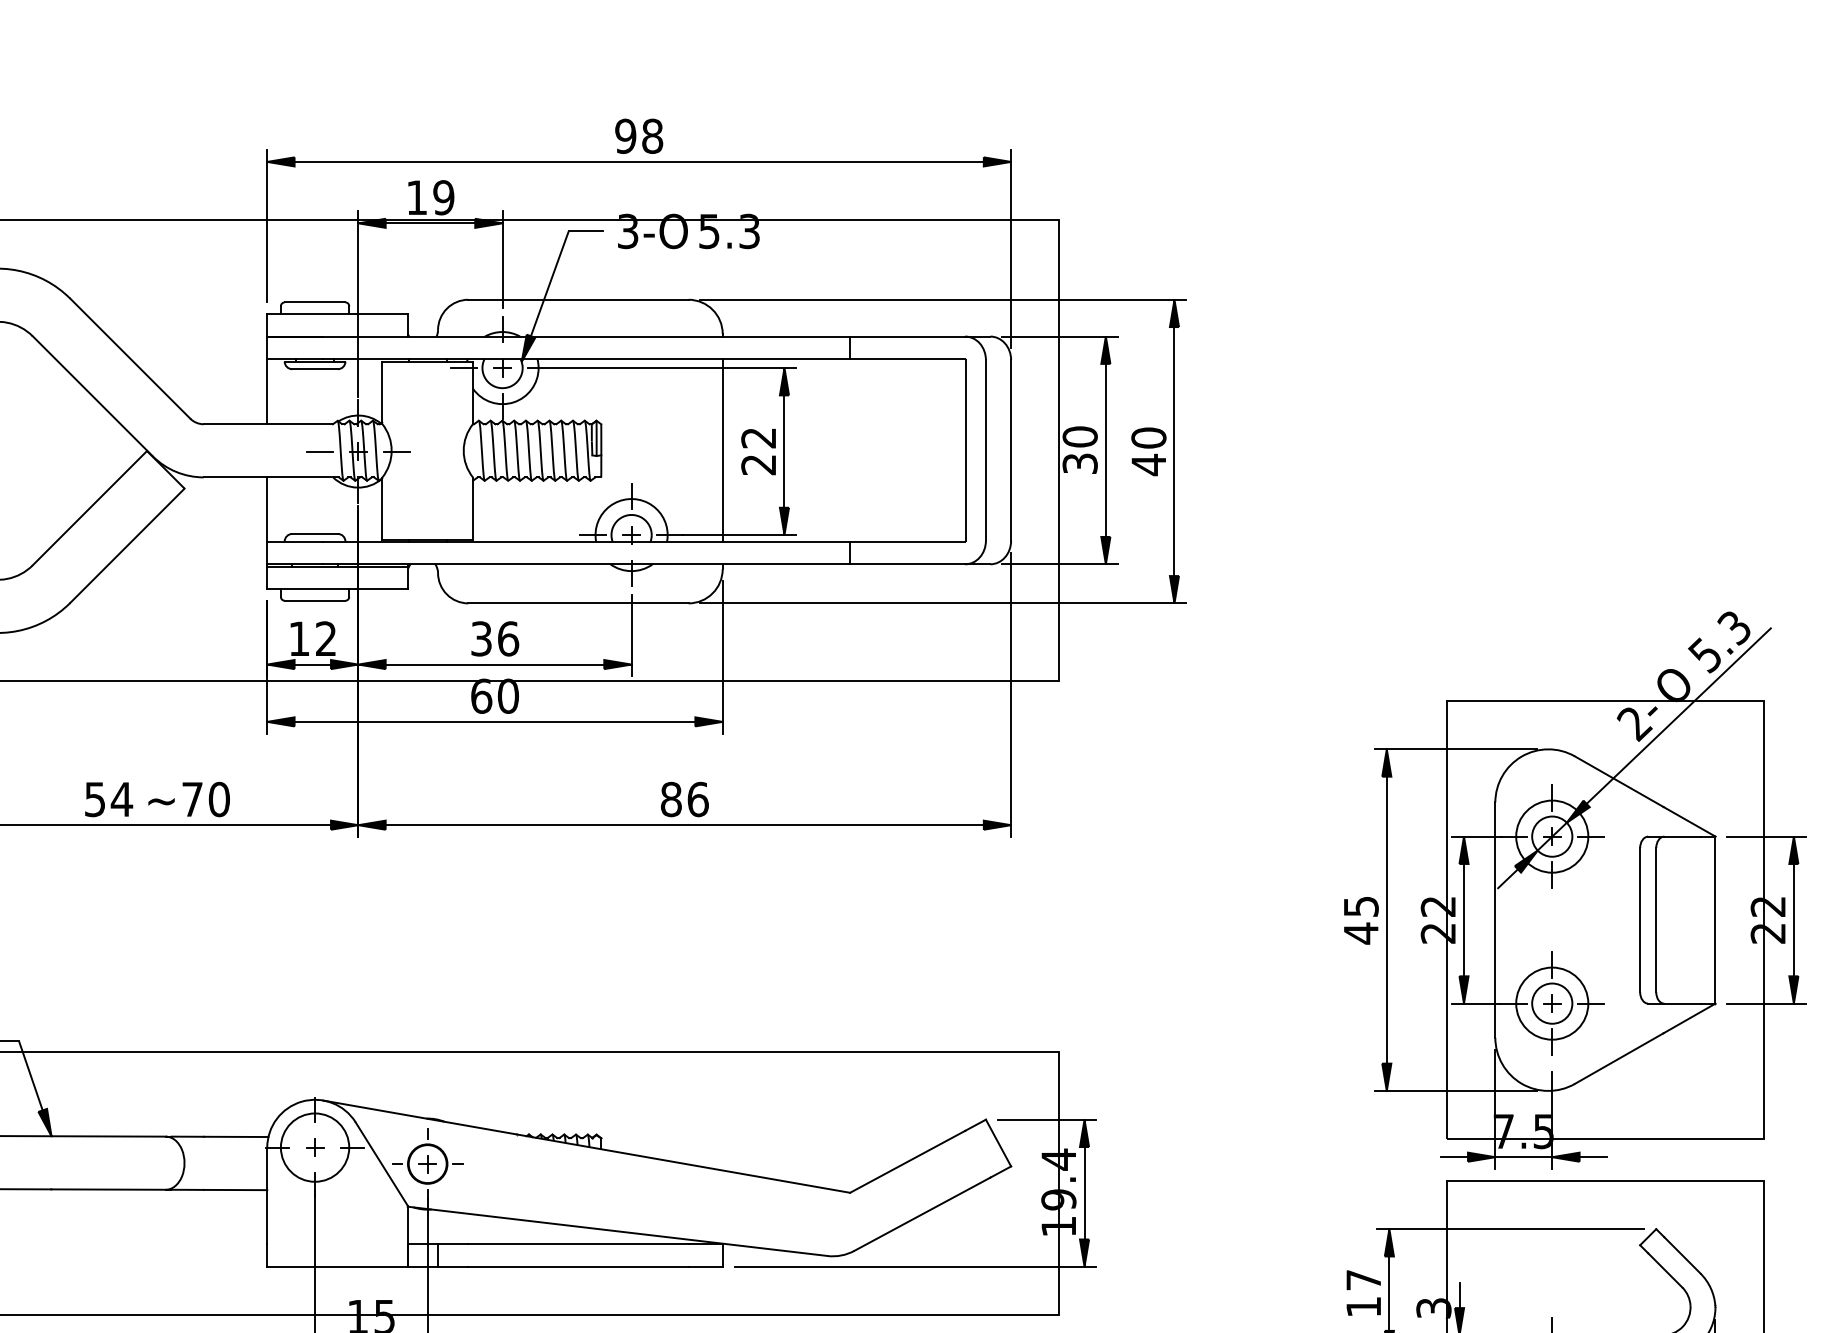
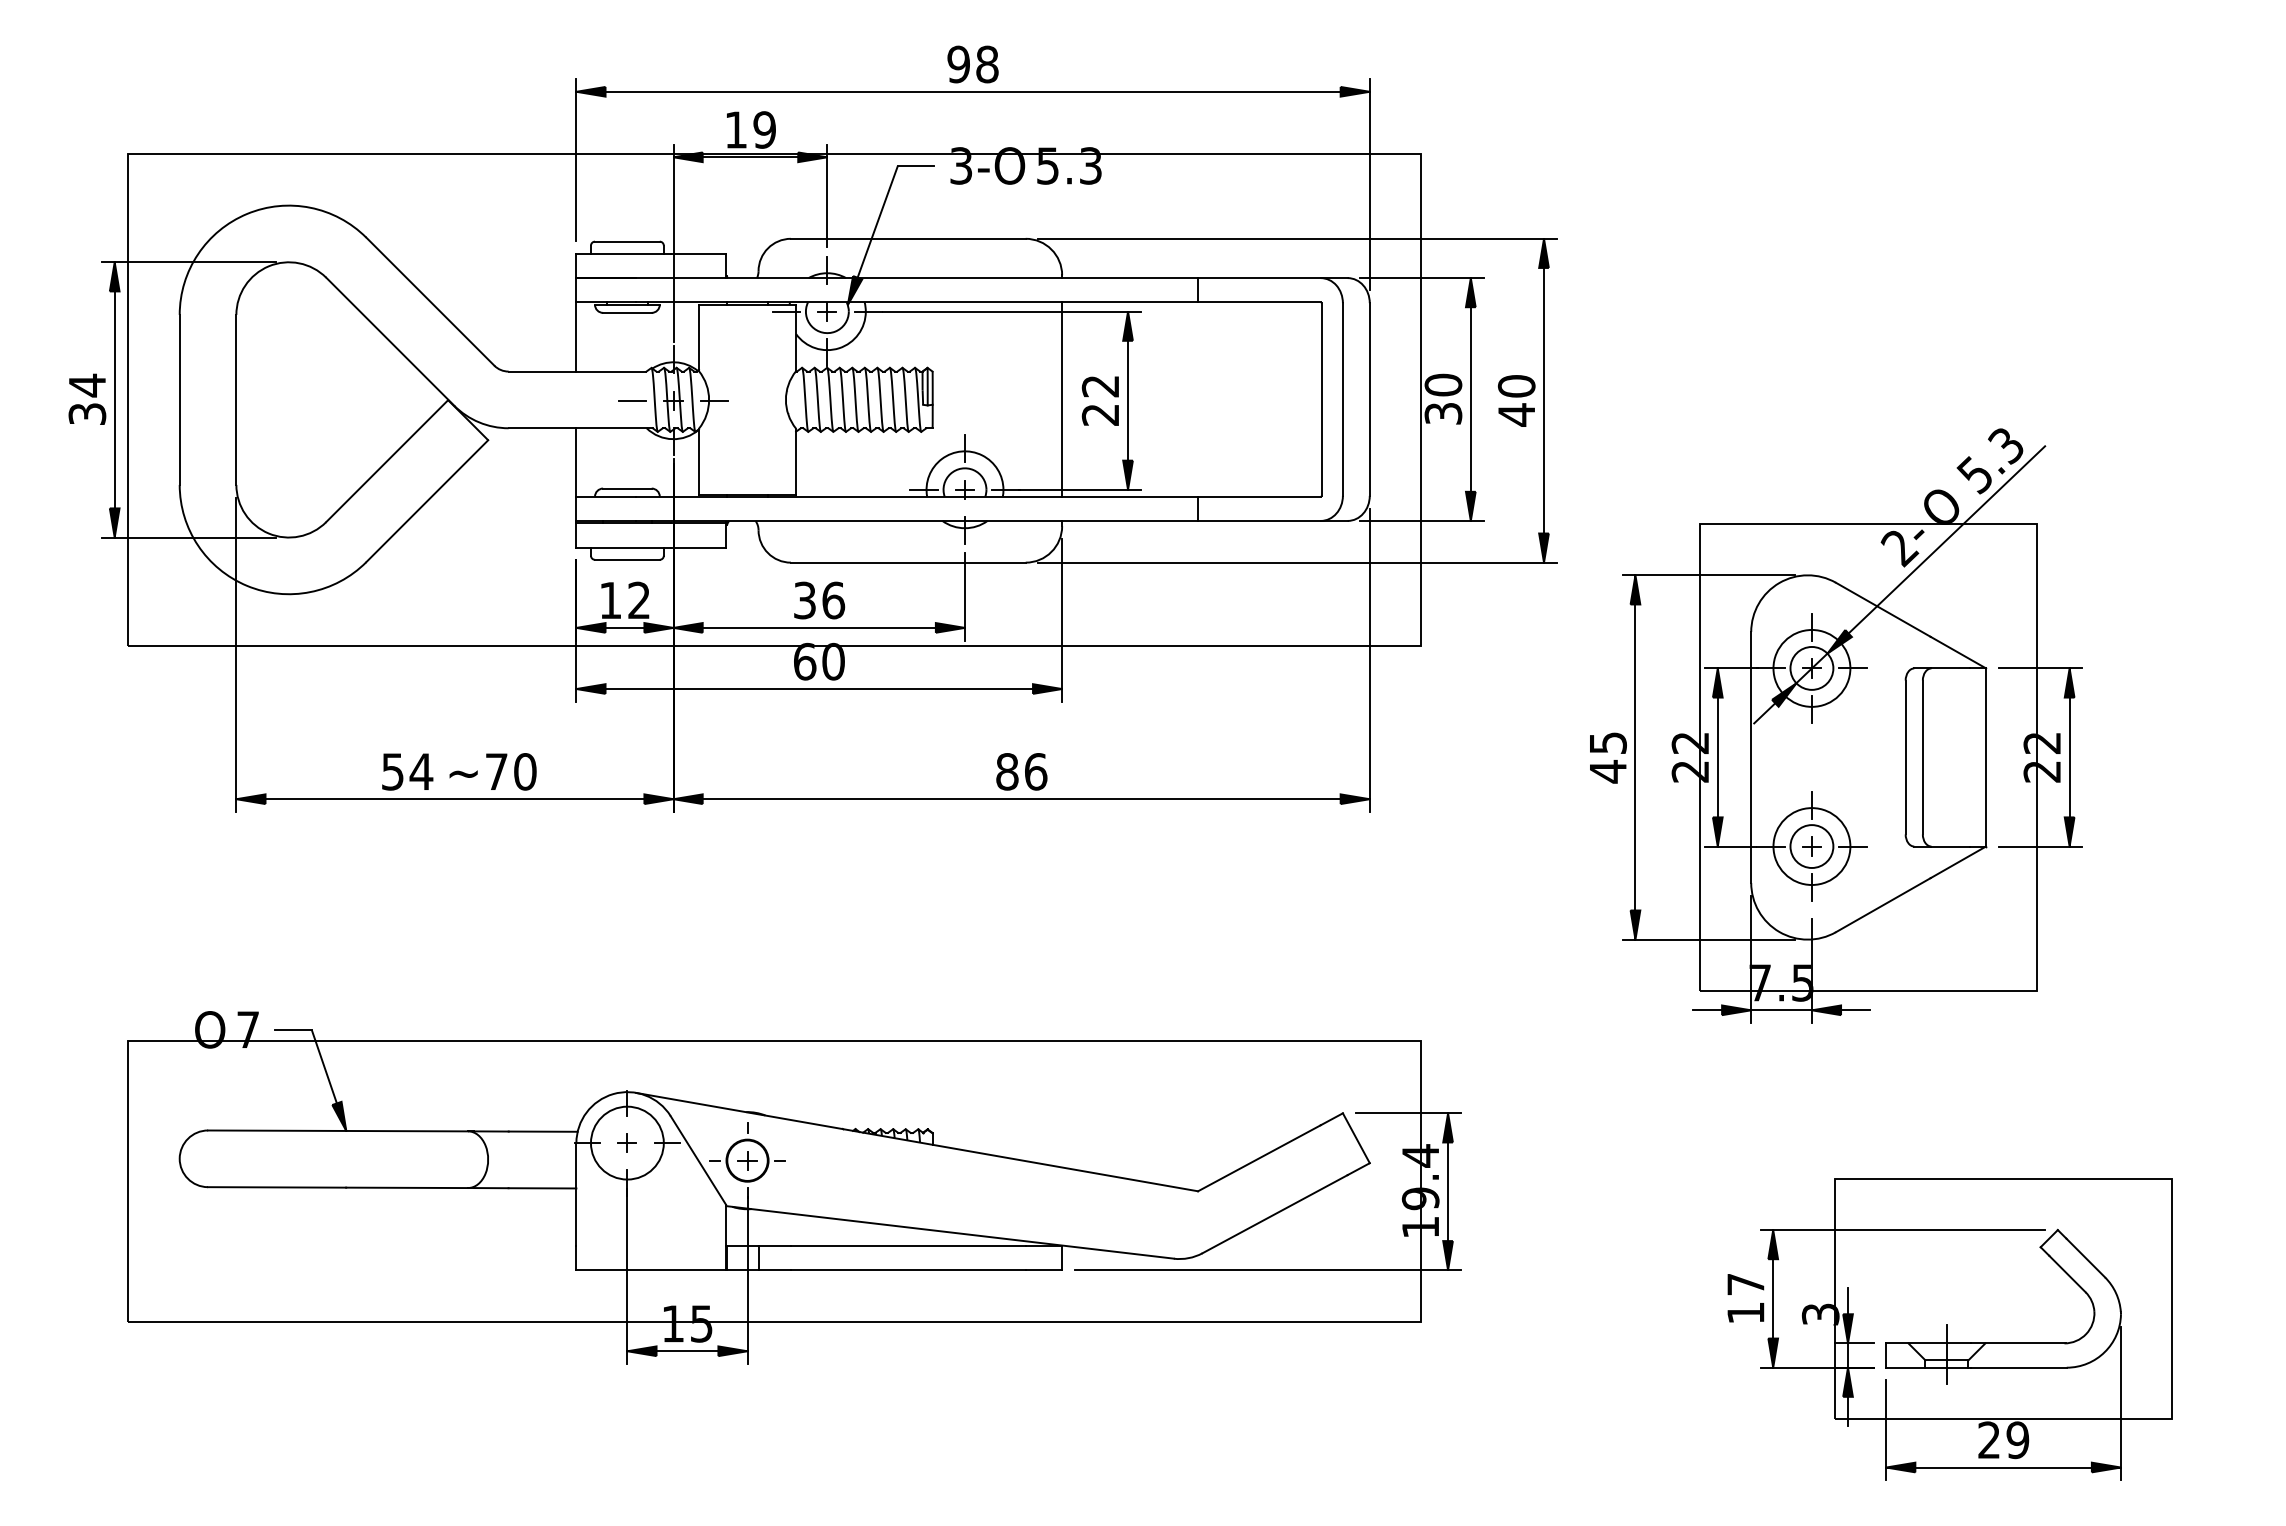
part: (1575, 890) -> (1836, 725), moved

